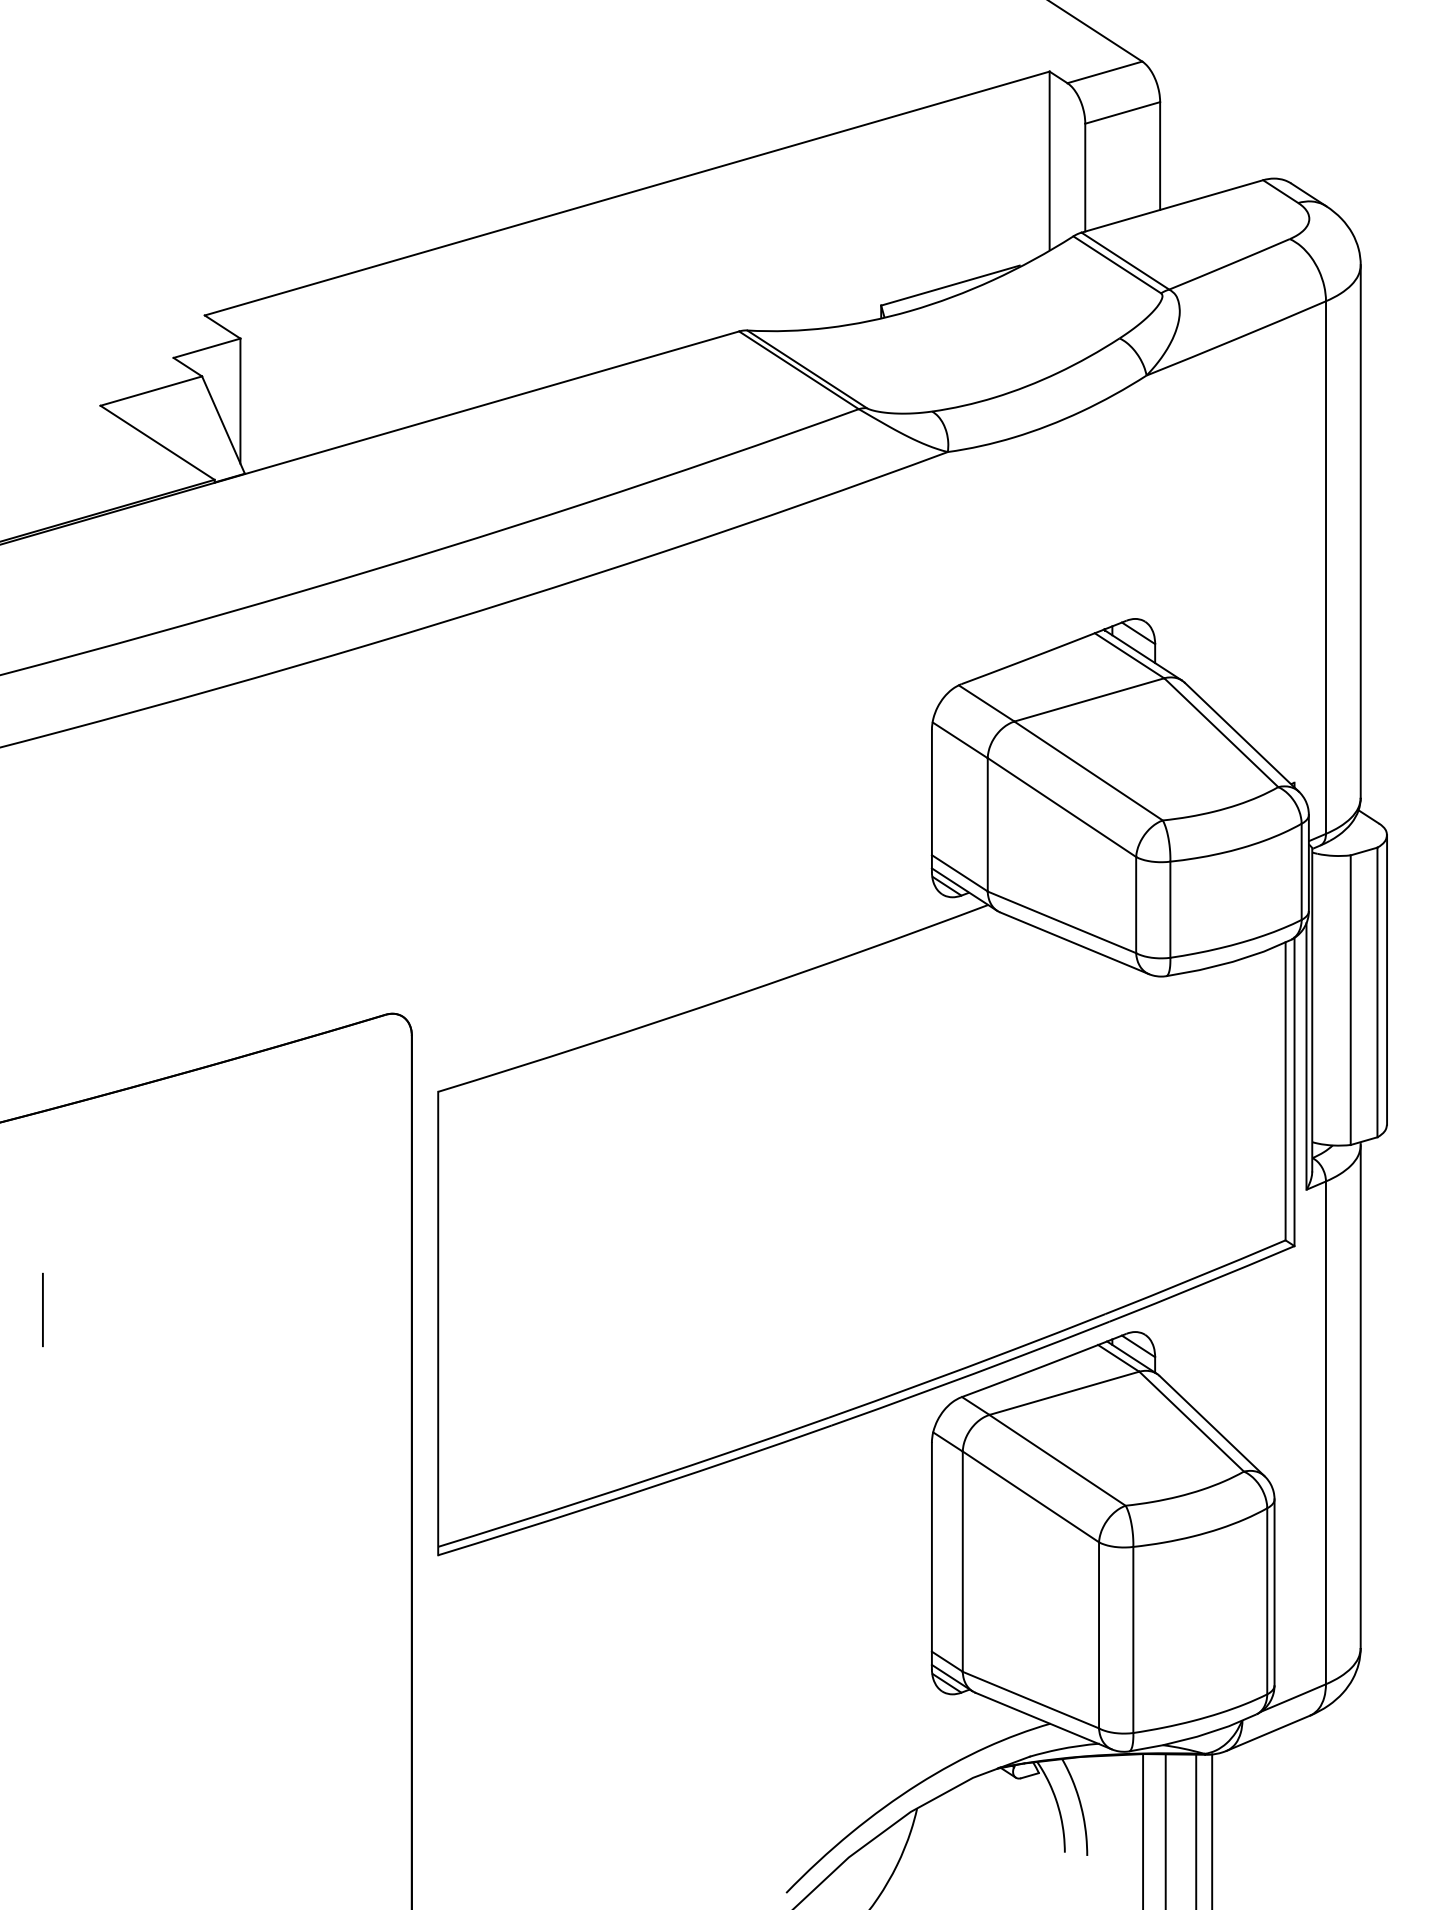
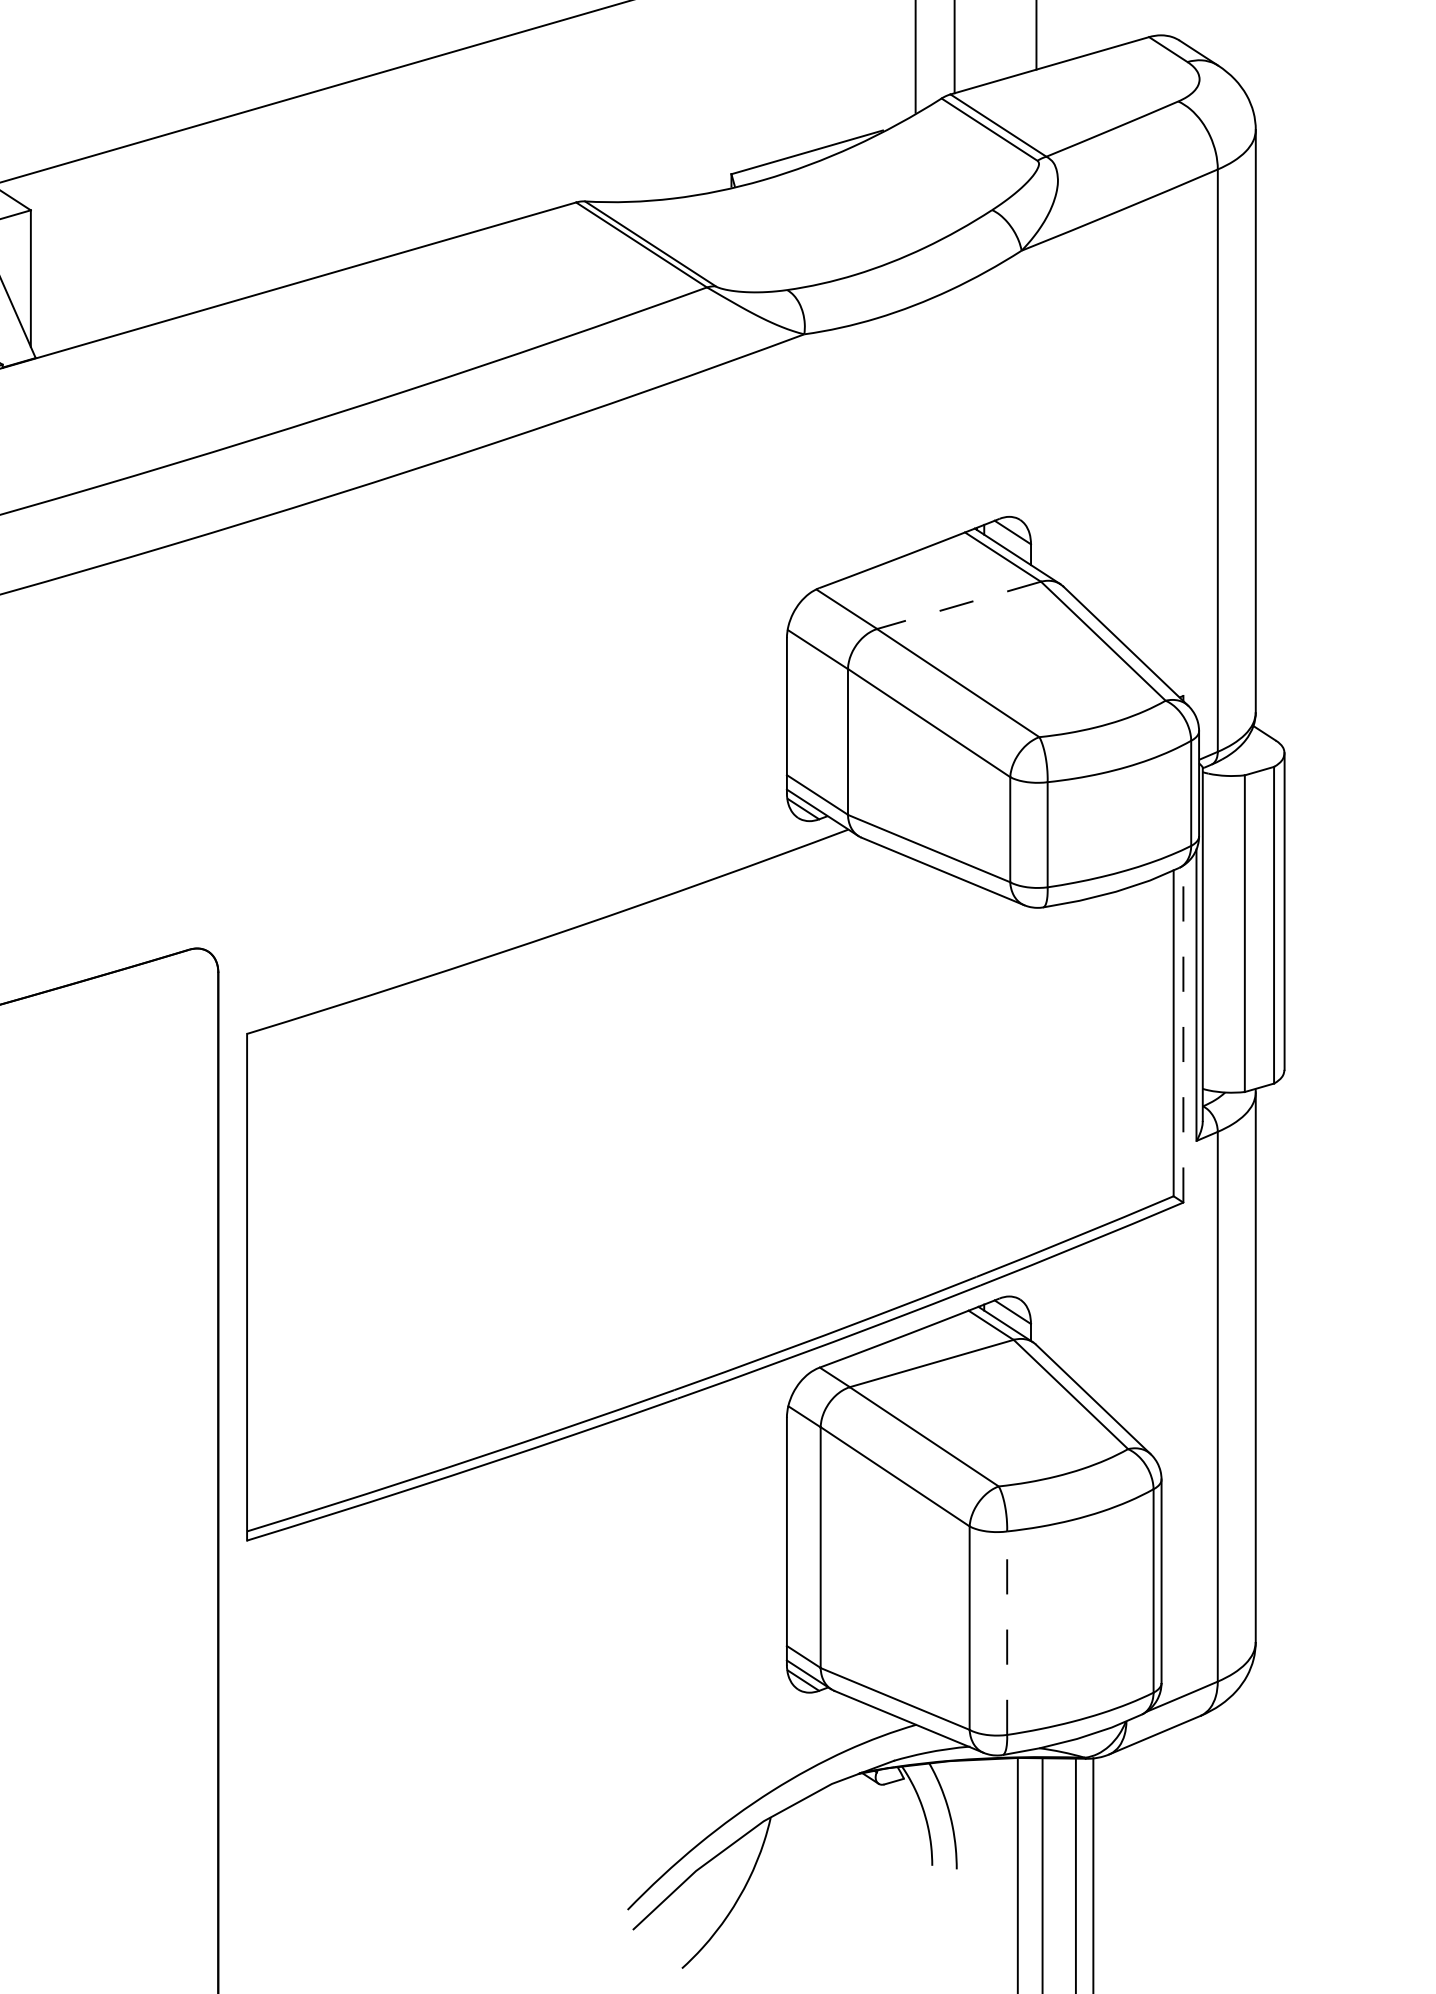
line: (1089, 699) -> (959, 604), solid -> dashed
line: (1294, 1091) -> (1183, 1033), solid -> dashed
line: (1133, 1639) -> (1007, 1632), solid -> dashed

